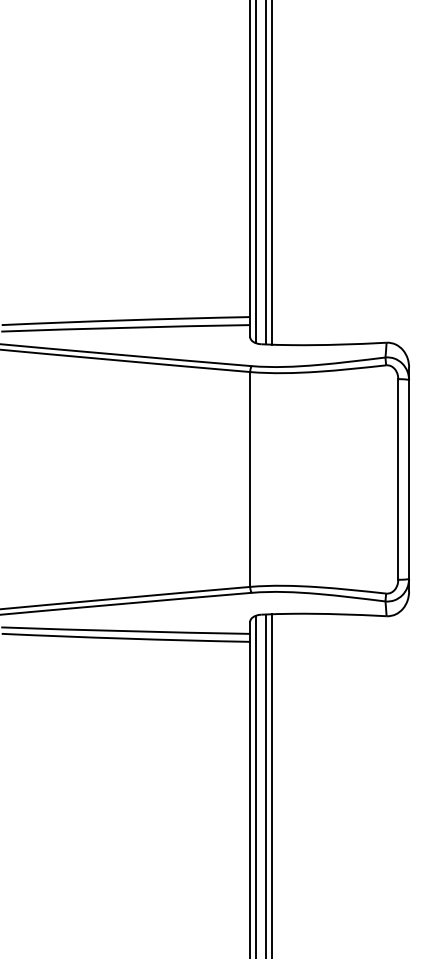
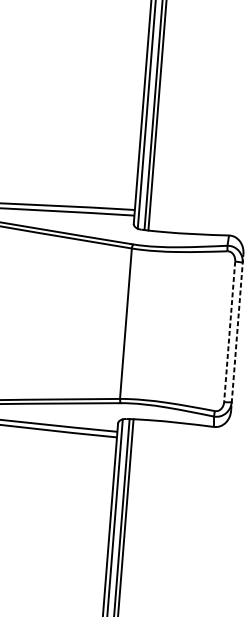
line: (398, 479) -> (229, 331), solid -> dashed
line: (409, 479) -> (237, 332), solid -> dashed

